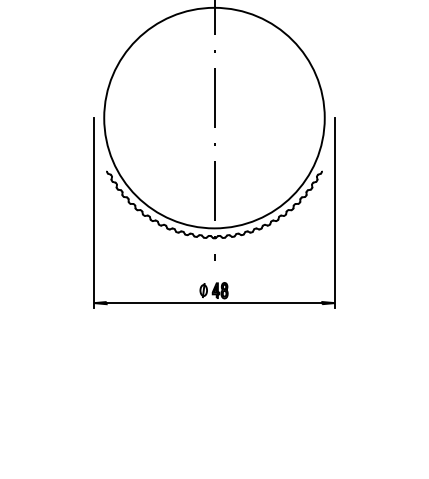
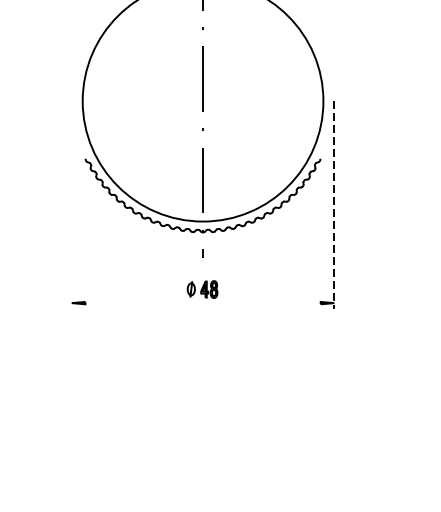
line: (94, 213) -> (72, 205), removed
line: (334, 213) -> (334, 205), solid -> dashed
line: (214, 303) -> (203, 303), removed

